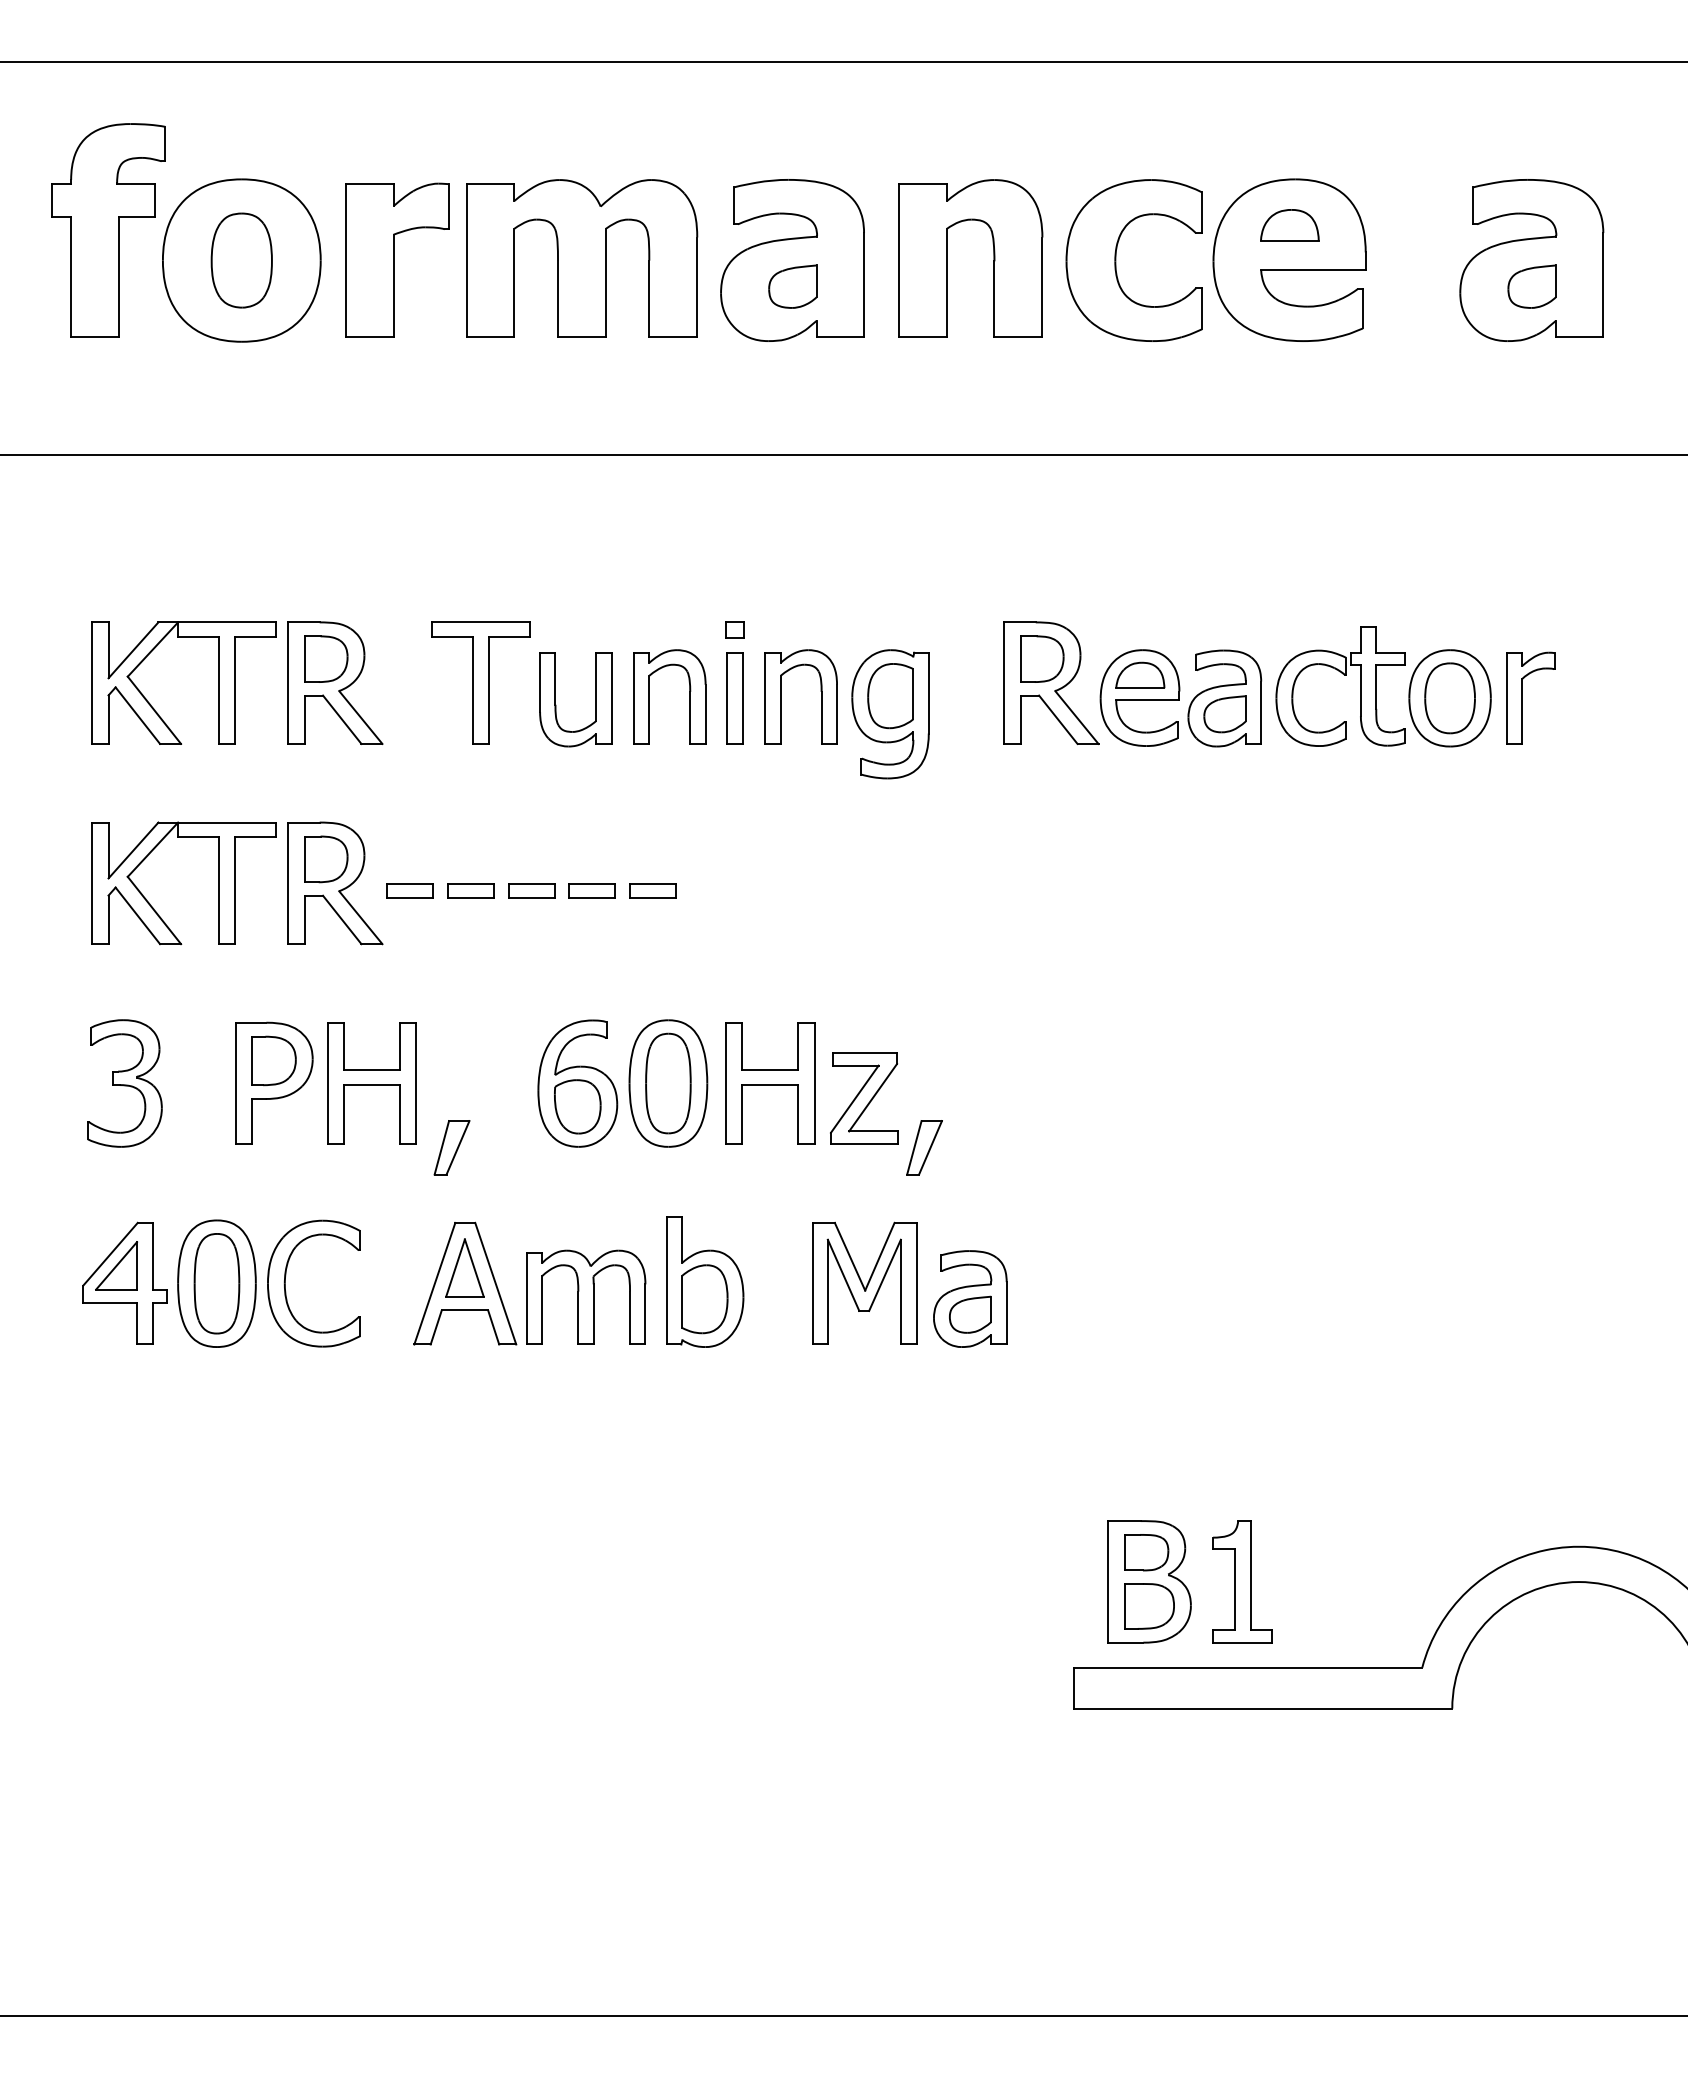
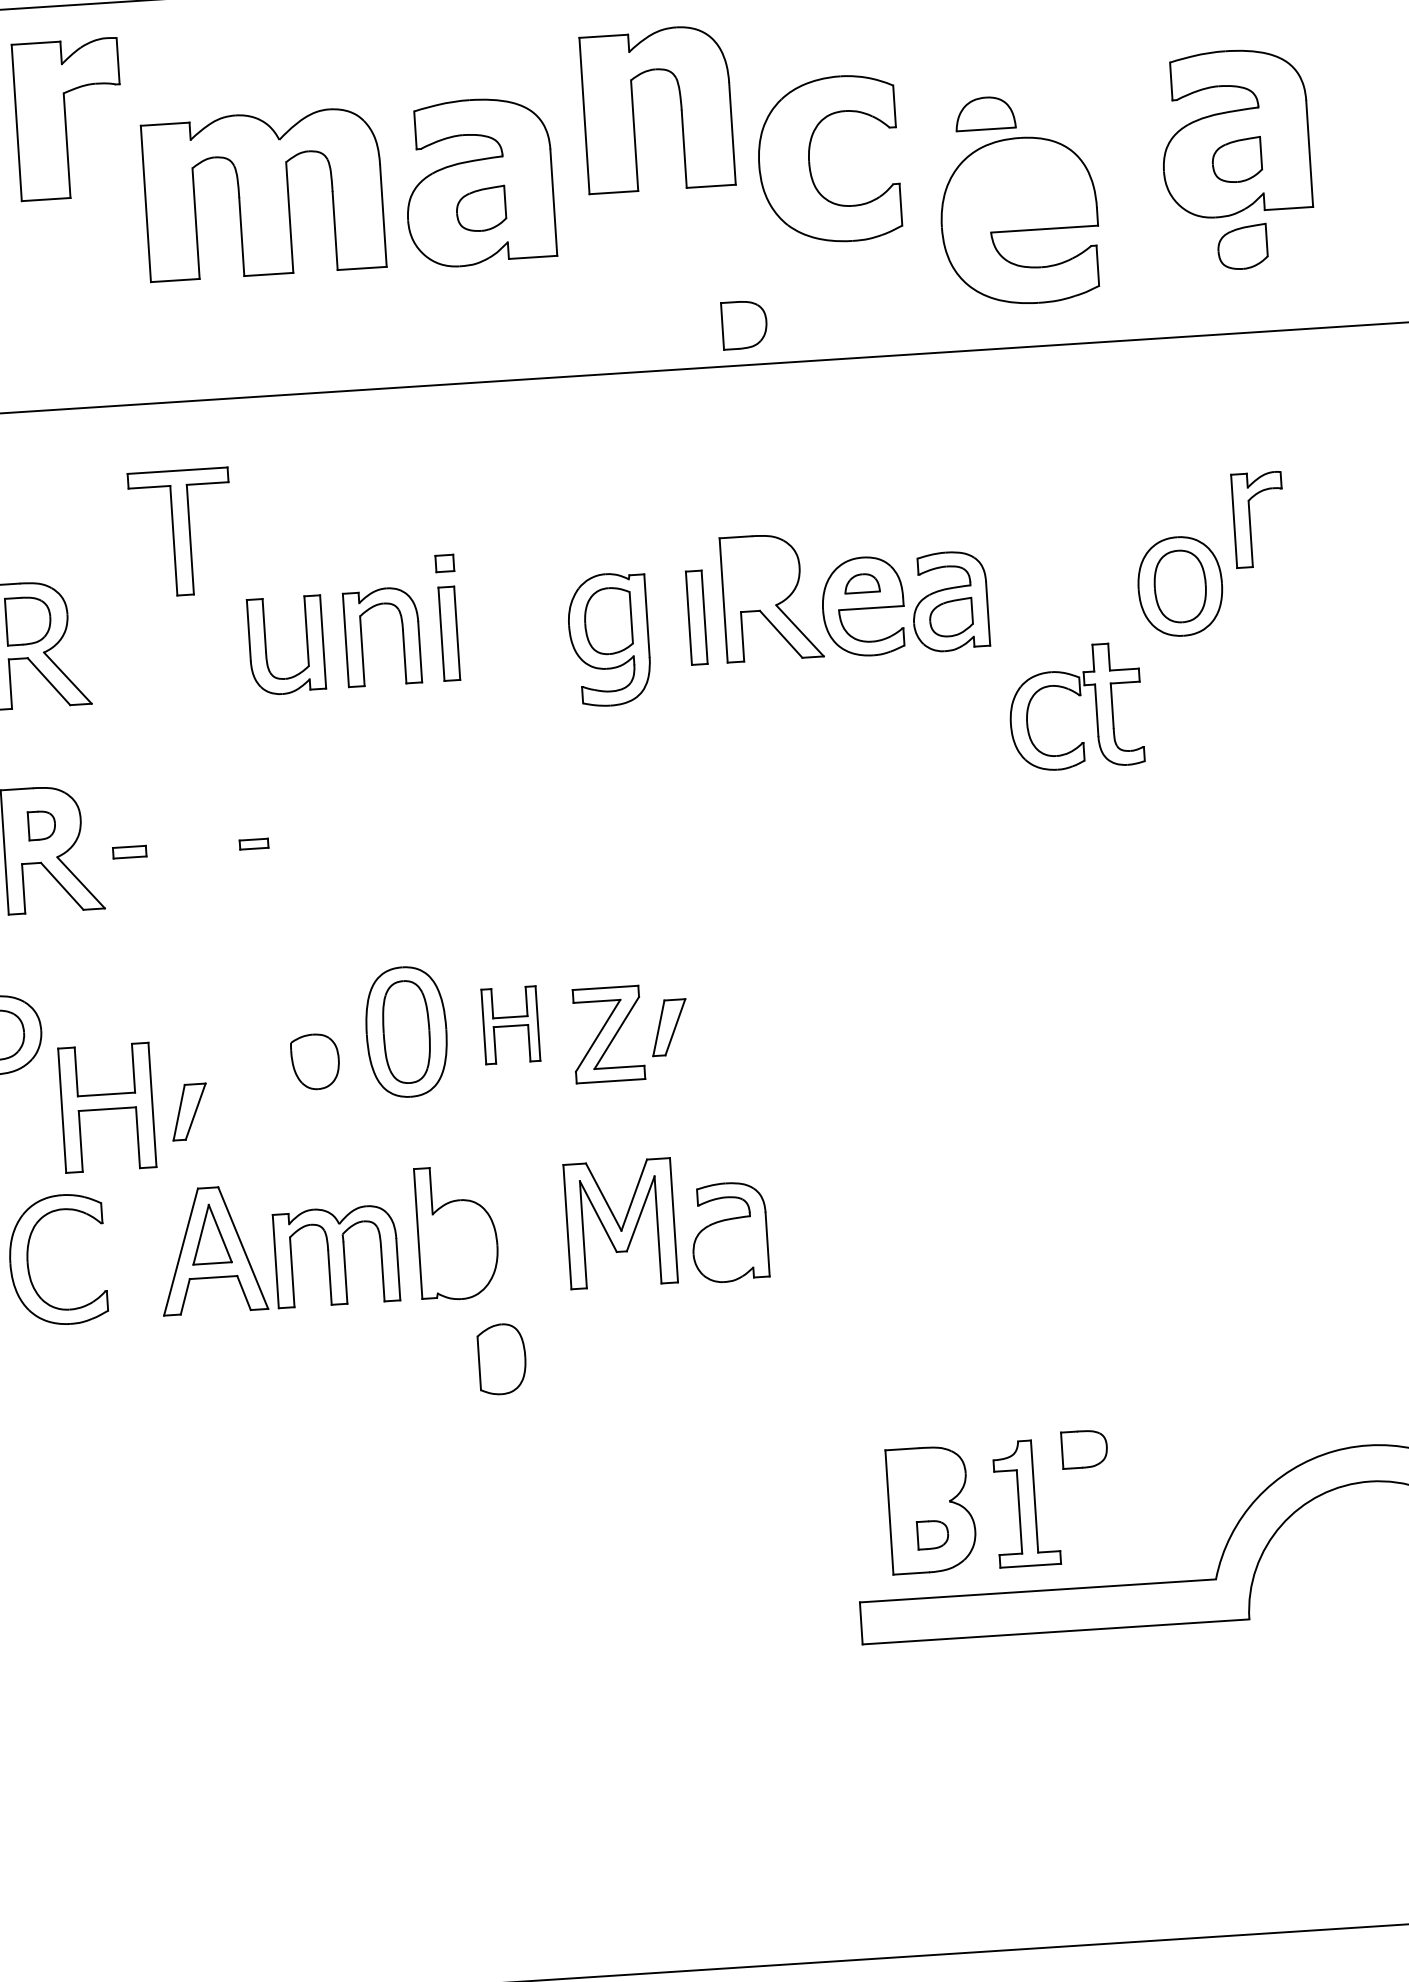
part: (947, 258) -> (633, 110), moved
part: (397, 259) -> (69, 118), moved
part: (1289, 259) -> (1019, 220), moved
part: (1531, 371) -> (1241, 246), added
part: (1042, 658) -> (744, 324), moved
part: (1140, 674) -> (862, 582), size x0.7
part: (1344, 675) -> (1078, 695), moved
part: (480, 682) -> (181, 532), moved
part: (781, 696) -> (496, 628), removed
part: (1522, 697) -> (1250, 519), moved
part: (976, 698) -> (696, 617), added
part: (326, 859) -> (42, 825), size x0.6
part: (409, 890) -> (129, 851), size x0.7
part: (470, 890) -> (191, 847), removed
part: (531, 890) -> (253, 843), size x0.6
part: (591, 890) -> (315, 839), removed
part: (652, 890) -> (377, 835), removed
part: (371, 1083) -> (106, 1107), moved
part: (577, 1083) -> (313, 1038), removed
part: (770, 1083) -> (510, 1025), size x0.6
part: (924, 1147) -> (669, 1027), moved
part: (704, 1299) -> (501, 1359), moved
part: (970, 1314) -> (730, 1248), removed
part: (1146, 1552) -> (1084, 1449), moved
part: (1149, 1606) -> (933, 1534), size x0.6

